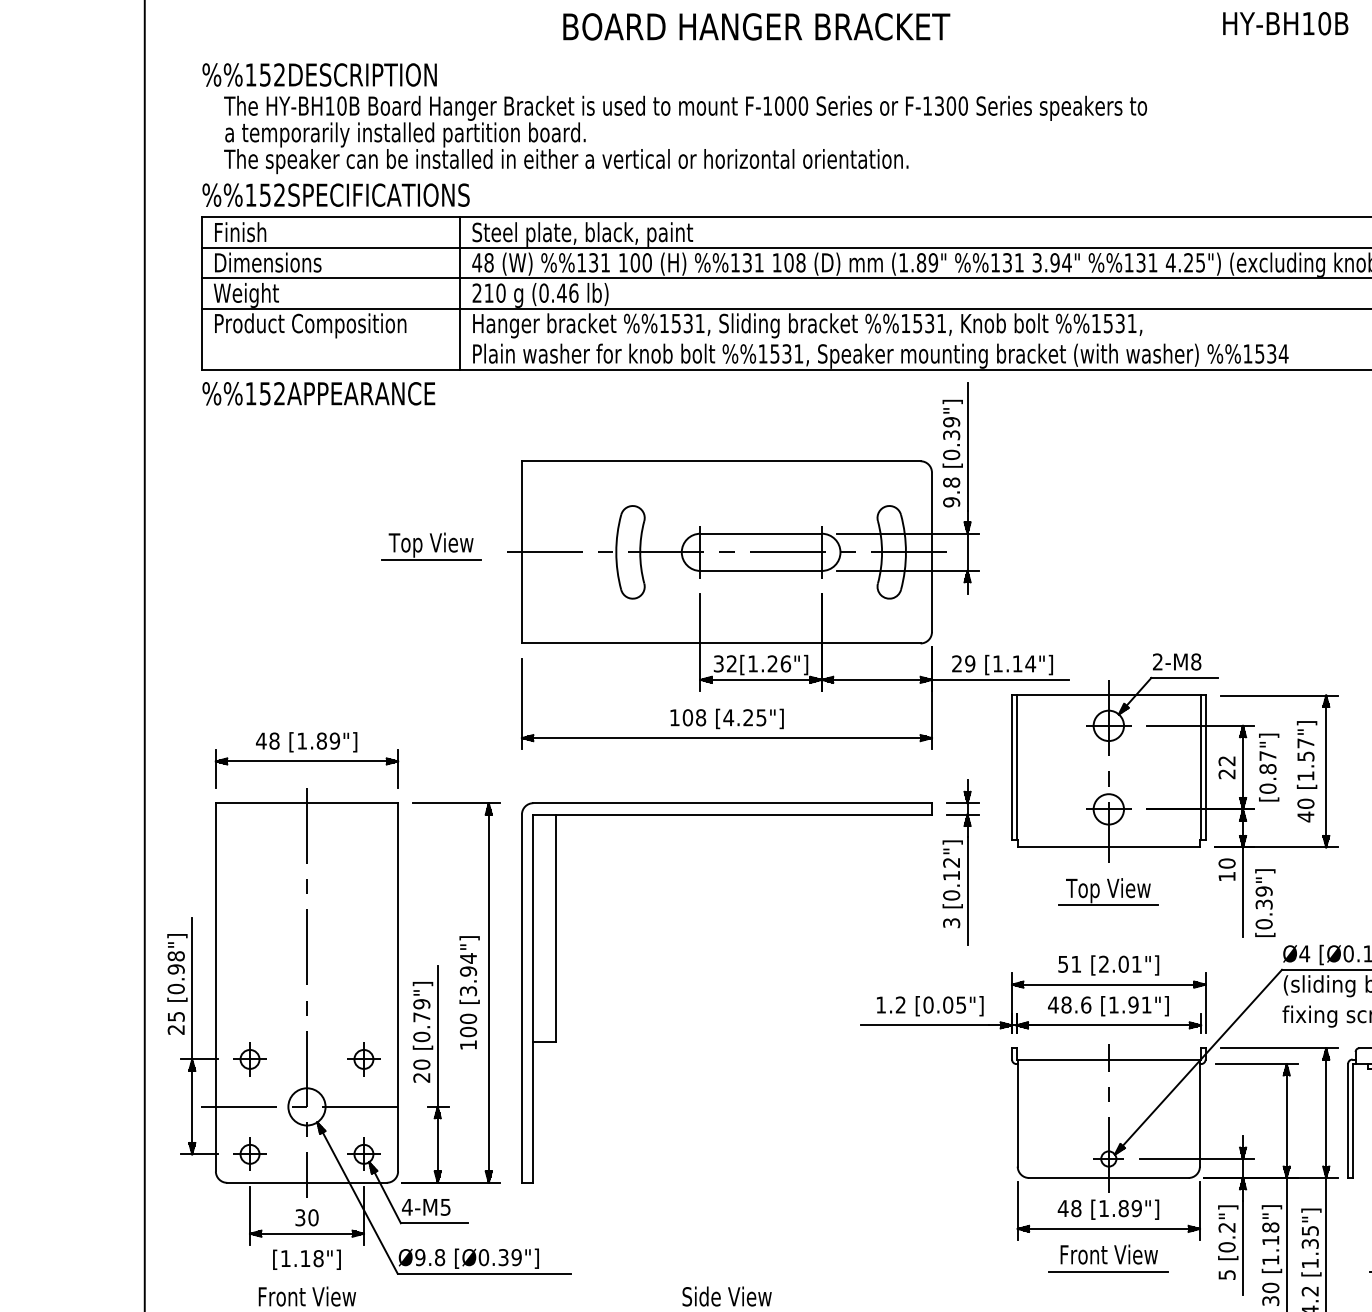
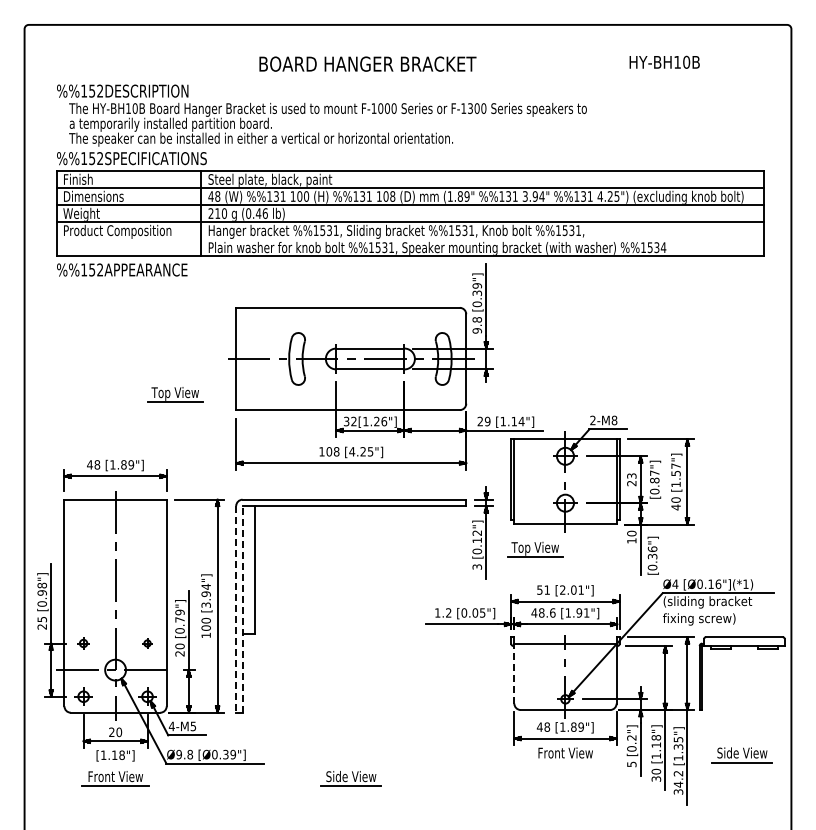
part: (431, 546) -> (175, 394), moved
text: (1226, 760) -> (631, 475), 22 -> 23
part: (1108, 891) -> (535, 549), moved
text: (1263, 891) -> (652, 549), [0.39"] -> [0.36"]
line: (533, 997) -> (242, 608), solid -> dashed
line: (522, 998) -> (236, 609), solid -> dashed
part: (249, 1059) -> (83, 643), size x0.7
part: (363, 1059) -> (147, 643), size x0.6
line: (1017, 1112) -> (514, 673), solid -> dashed
text: (299, 1218) -> (111, 732), 30 -> 20
line: (1108, 1271) -> (565, 762), removed

